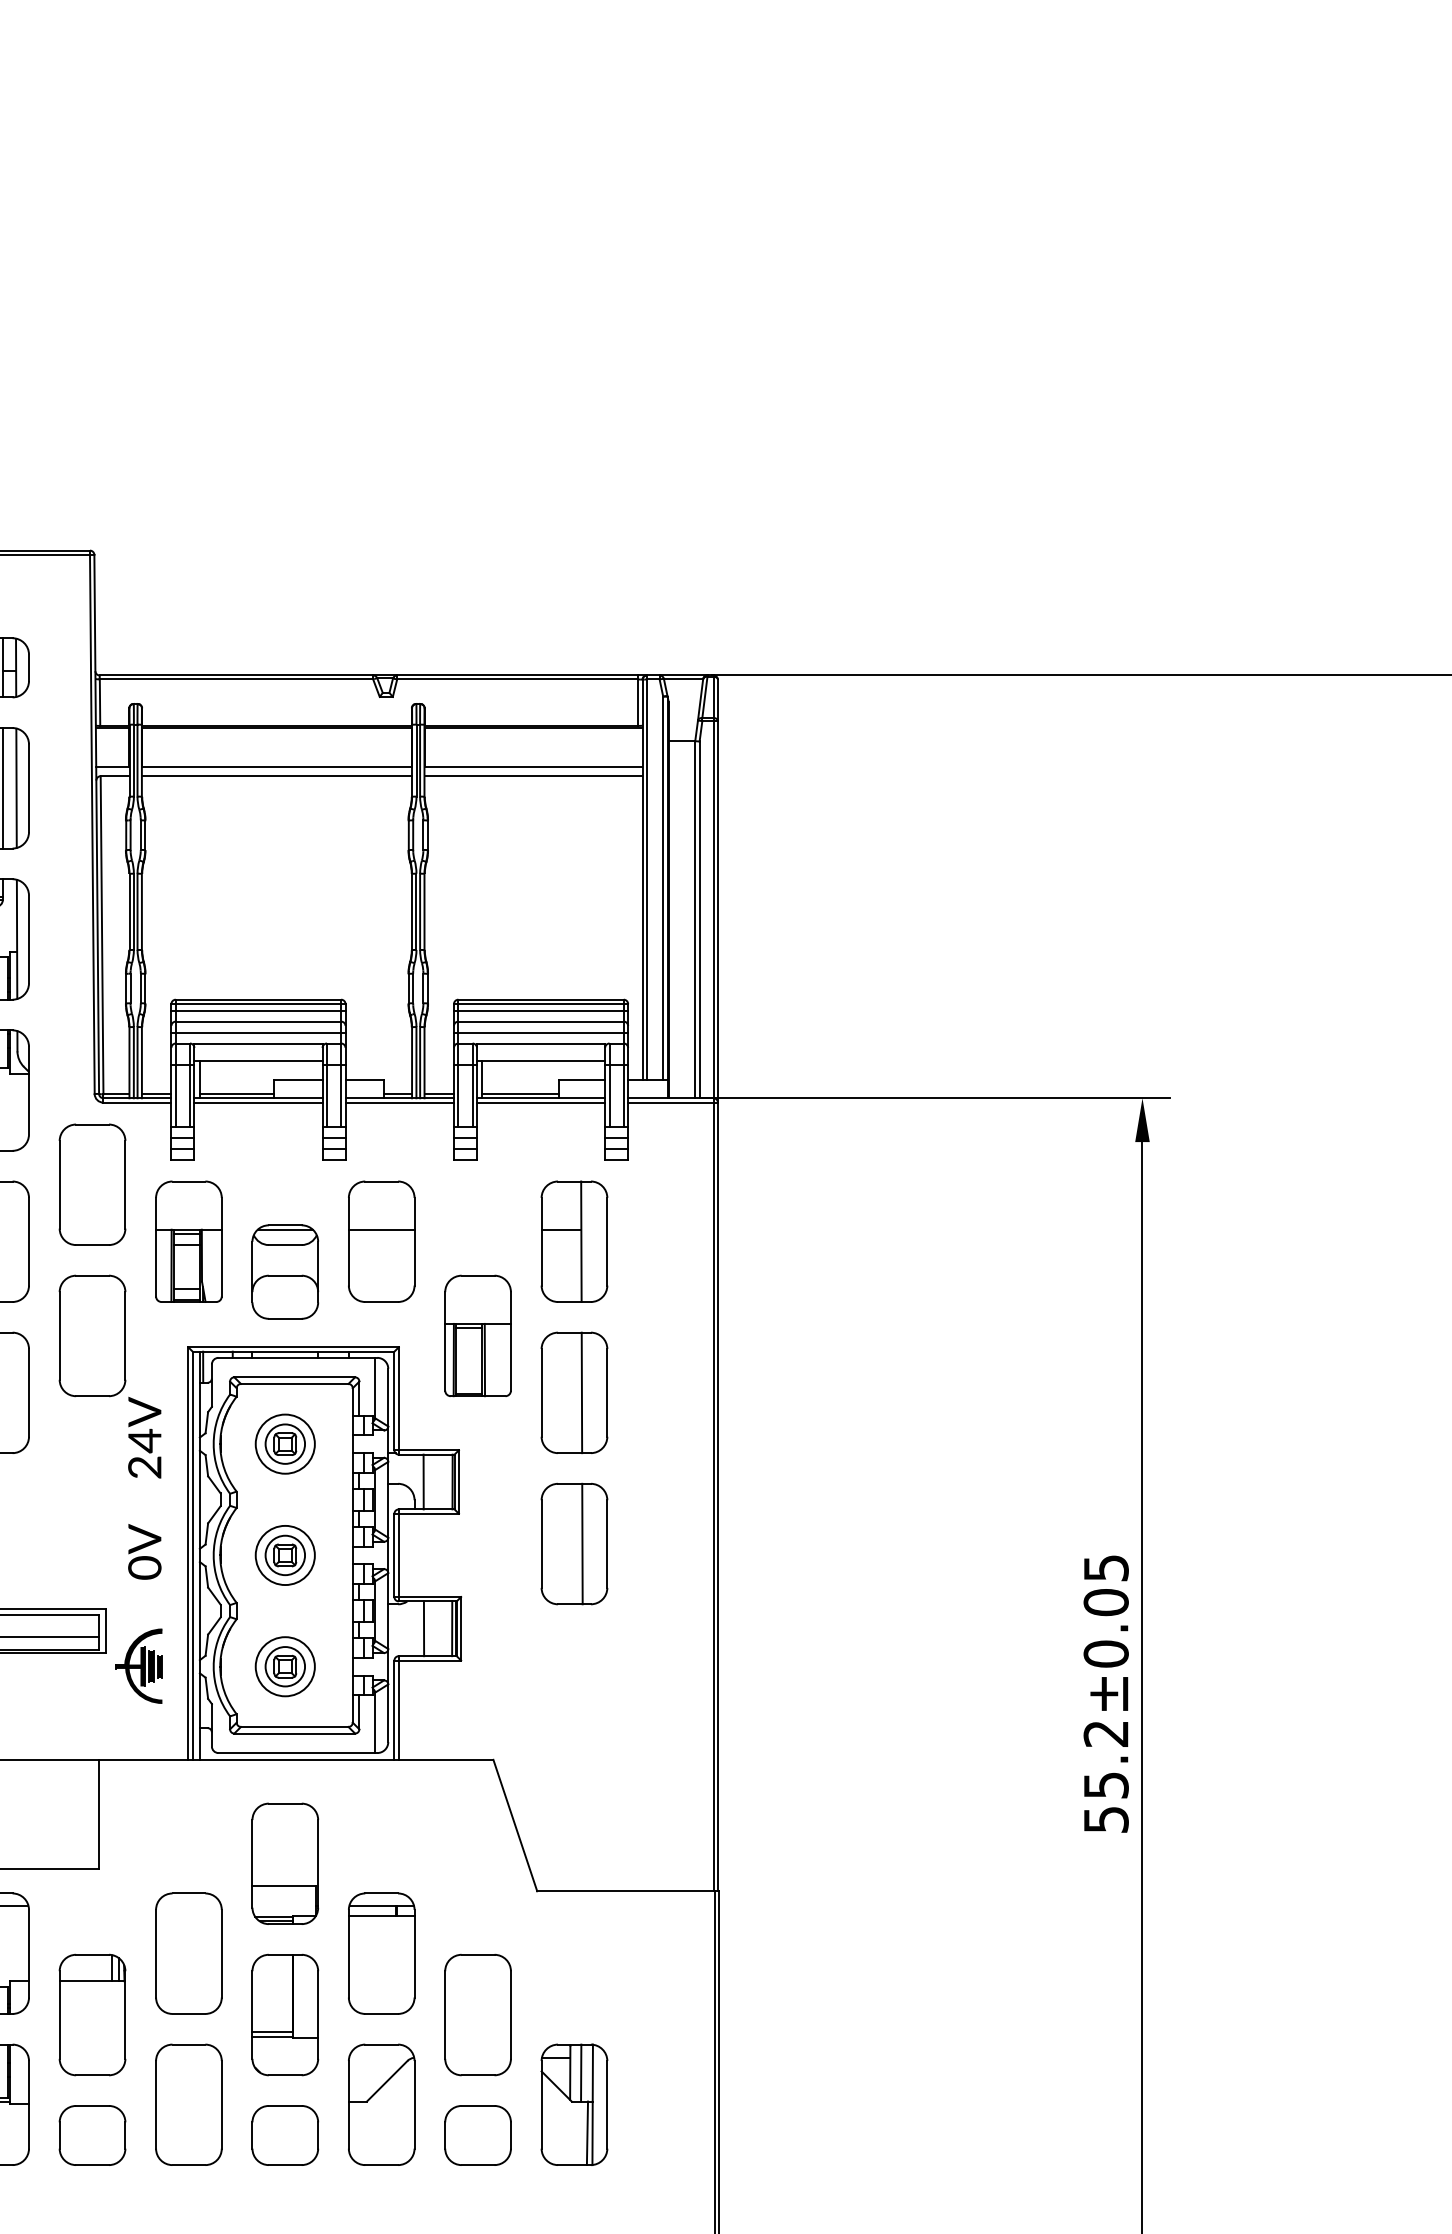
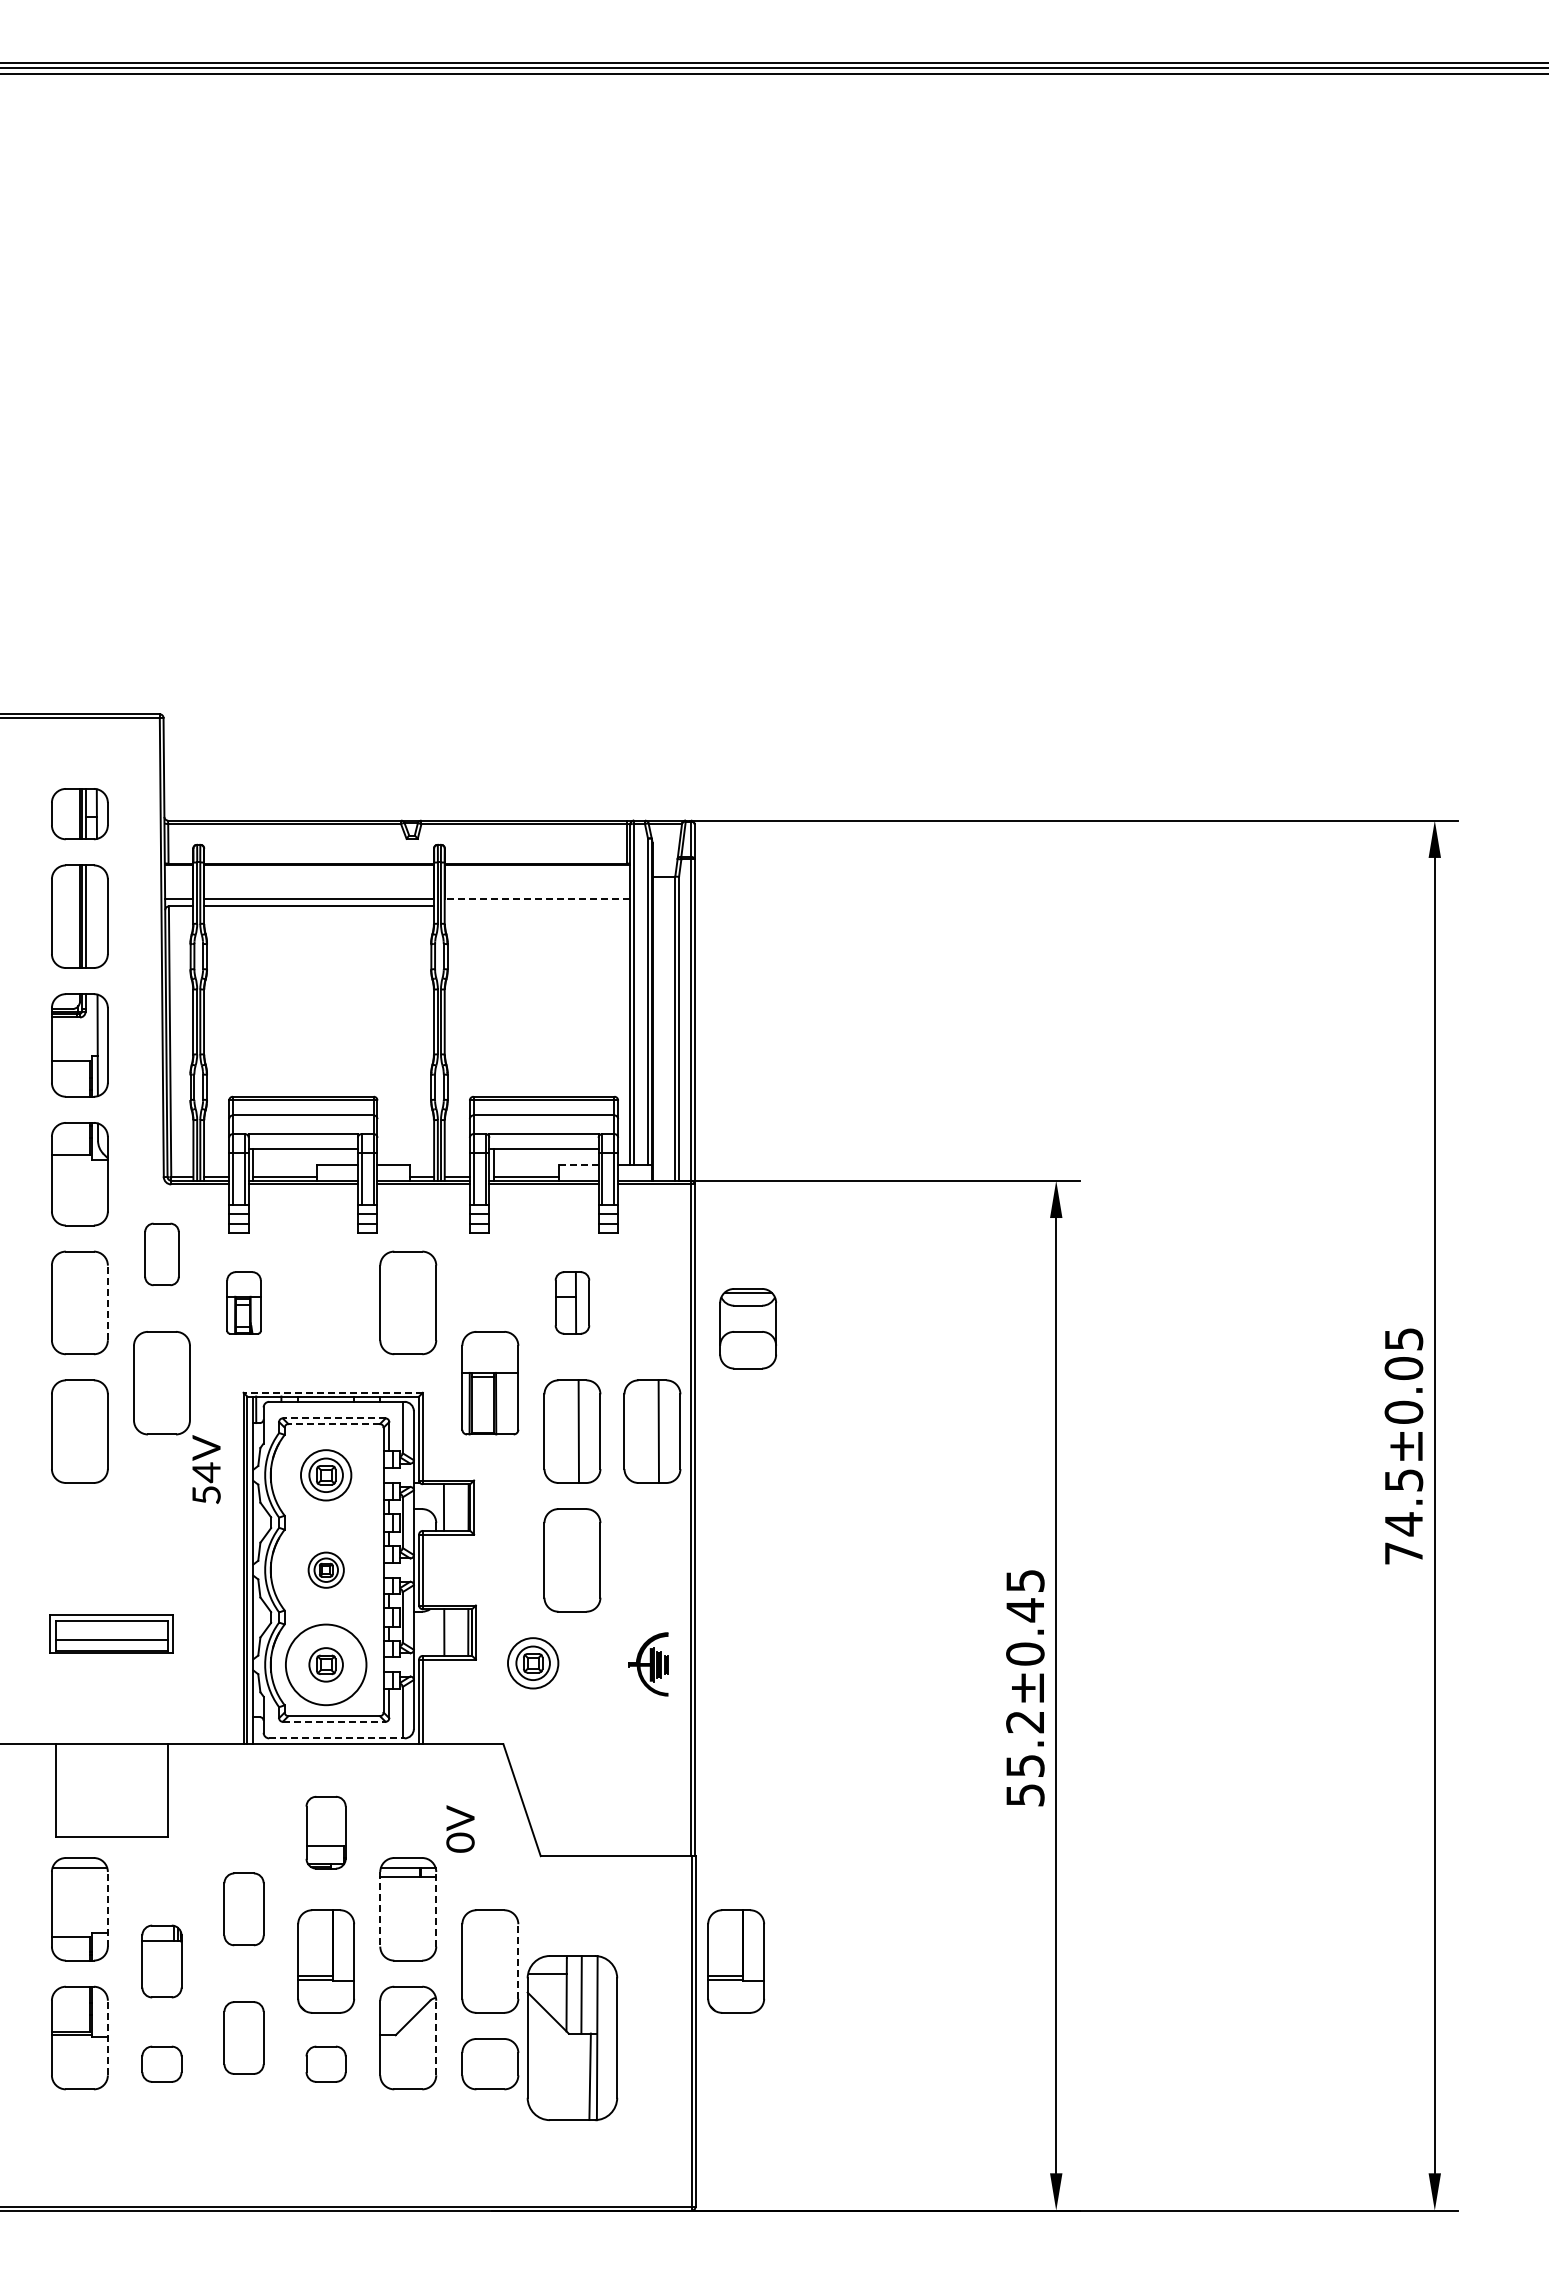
line: (533, 766) -> (537, 898), solid -> dashed
line: (533, 776) -> (537, 906), removed
line: (16, 788) -> (97, 916), removed
line: (258, 1011) -> (303, 1106), removed
line: (540, 1011) -> (543, 1106), removed
line: (258, 1032) -> (303, 1124), removed
line: (540, 1032) -> (543, 1124), removed
line: (581, 1079) -> (578, 1164), solid -> dashed
part: (91, 1184) -> (161, 1254), size x0.6
line: (381, 1229) -> (408, 1292), removed
line: (28, 1241) -> (107, 1302), solid -> dashed
part: (188, 1241) -> (243, 1302), size x0.6
part: (574, 1241) -> (572, 1302), size x0.6
part: (284, 1271) -> (747, 1328), moved
line: (293, 1346) -> (333, 1392), solid -> dashed
line: (293, 1377) -> (333, 1418), solid -> dashed
line: (295, 1384) -> (334, 1424), solid -> dashed
part: (668, 1392) -> (652, 1431), added
text: (144, 1467) -> (206, 1495), 24V -> 54V
line: (582, 1544) -> (579, 1560), removed
text: (144, 1551) -> (460, 1828), moved
part: (285, 1555) -> (326, 1570), size x0.7
text: (1106, 1602) -> (1025, 1610), 55.2±0.05 -> 55.2±0.45
part: (528, 1665) -> (533, 1663), added
part: (138, 1666) -> (648, 1664), moved
circle: (284, 1666) -> (325, 1664), size x1.6
line: (295, 1733) -> (334, 1721), solid -> dashed
line: (297, 1753) -> (336, 1738), solid -> dashed
part: (284, 1863) -> (325, 1832), size x0.7
line: (28, 1952) -> (107, 1908), solid -> dashed
line: (414, 1952) -> (436, 1908), solid -> dashed
part: (188, 1953) -> (243, 1909), size x0.7
line: (349, 1953) -> (380, 1909), solid -> dashed
part: (91, 2014) -> (161, 1961), size x0.7
line: (511, 2014) -> (518, 1961), solid -> dashed
part: (765, 2014) -> (735, 1961), added
line: (28, 2104) -> (107, 2037), solid -> dashed
part: (188, 2104) -> (243, 2037), size x0.7
line: (414, 2104) -> (436, 2037), solid -> dashed
part: (574, 2104) -> (572, 2037), size x1.6
part: (91, 2135) -> (161, 2064), size x0.7
part: (284, 2135) -> (325, 2064), size x0.7

